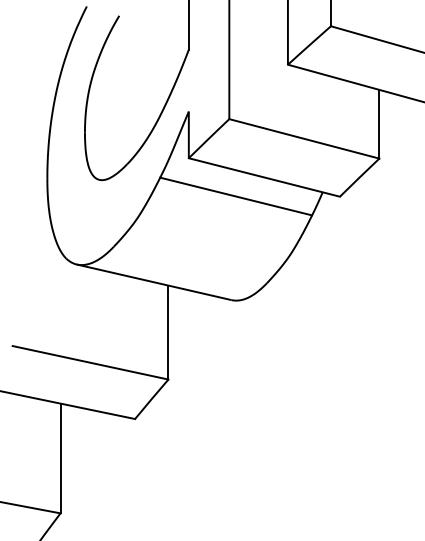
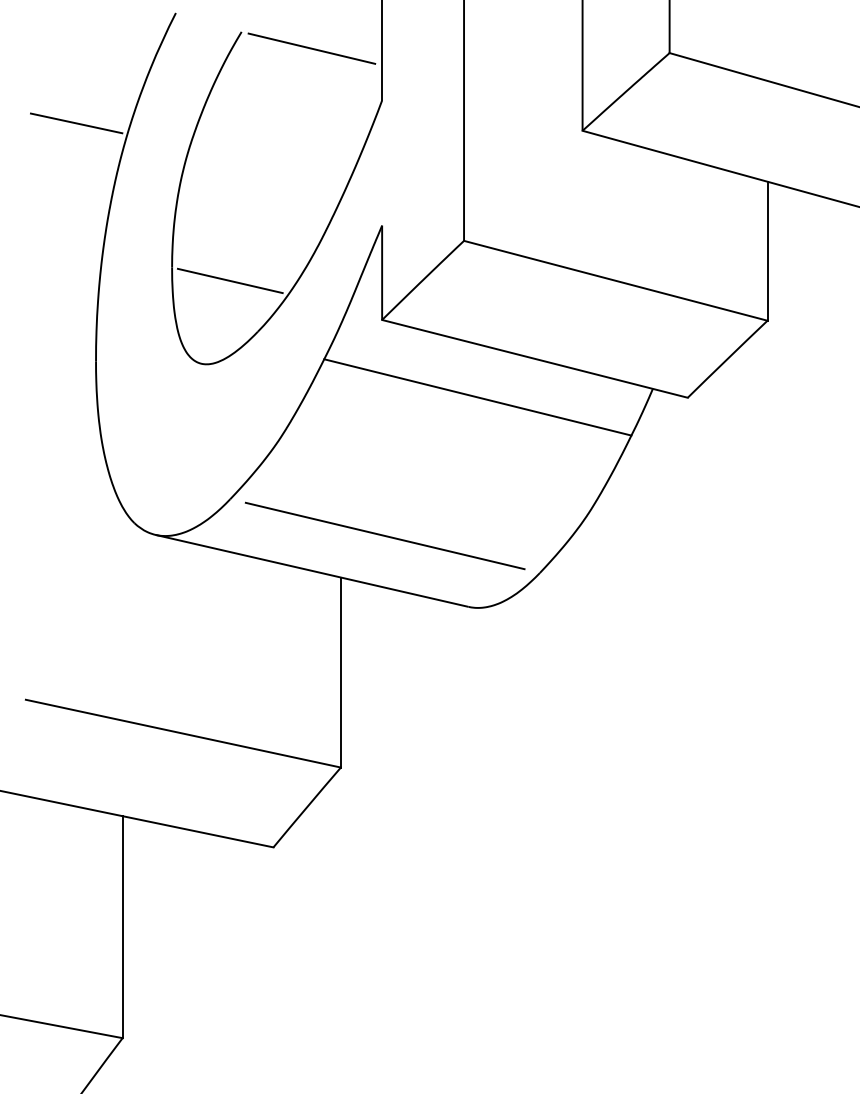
line: (153, 23) -> (310, 47), added
line: (37, 60) -> (76, 122), added
line: (113, 138) -> (229, 280), added
line: (190, 264) -> (385, 534), added

